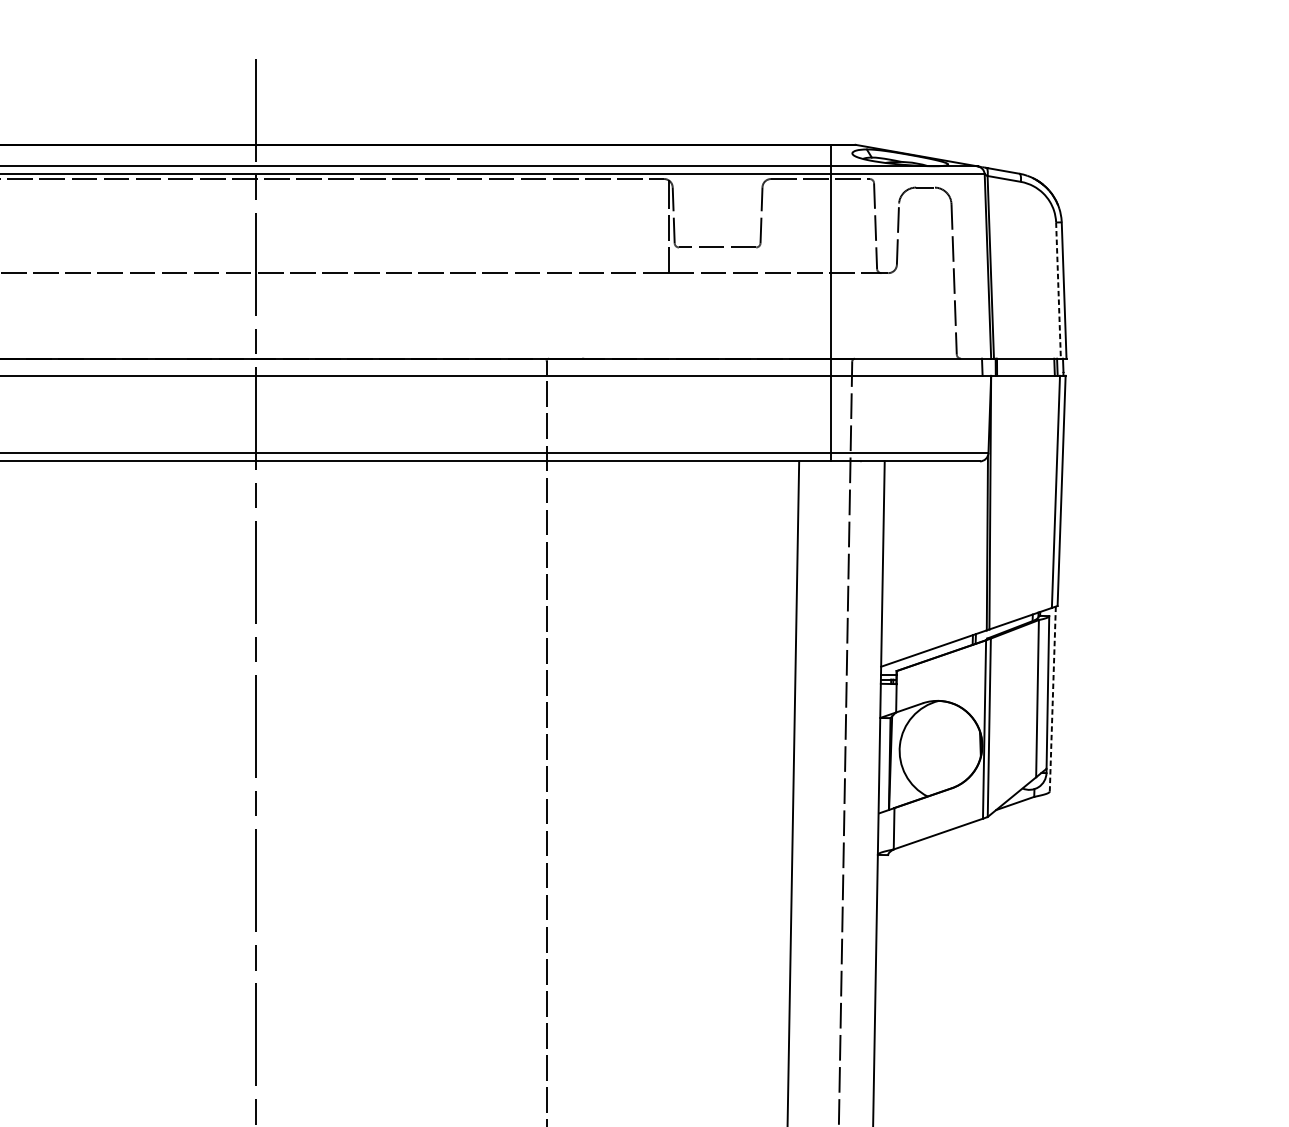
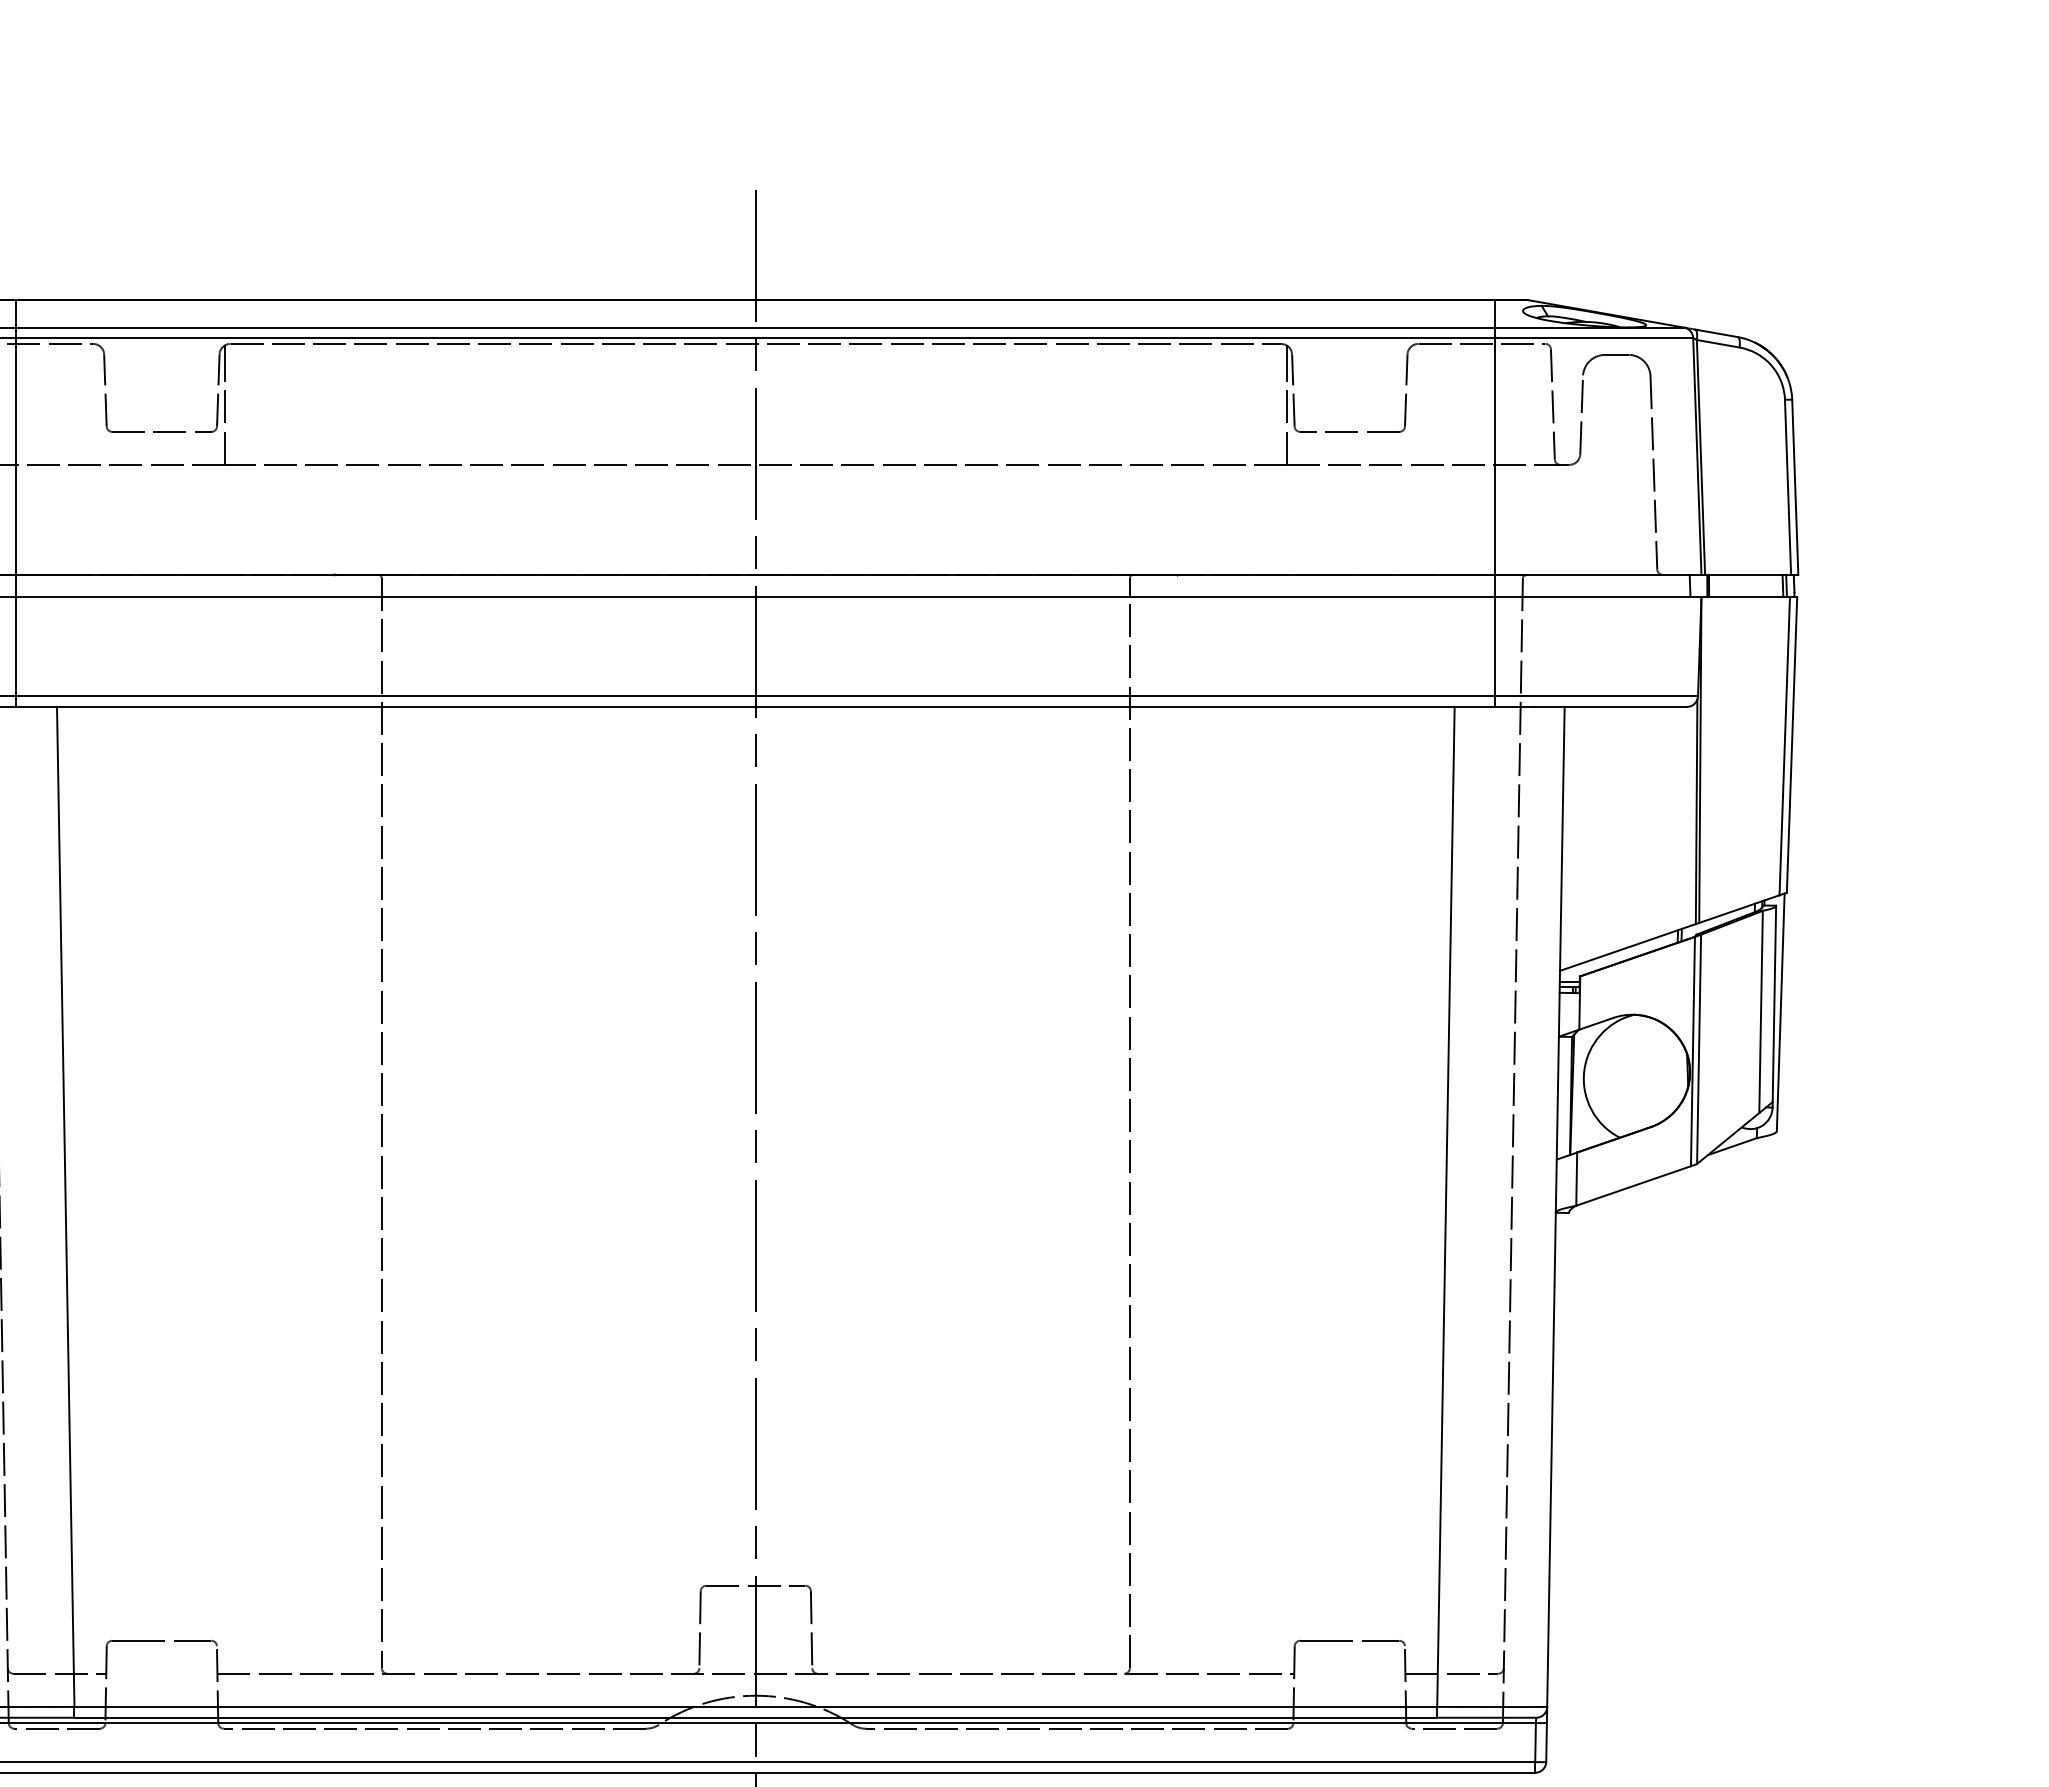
line: (1058, 290) -> (1788, 487), dashed -> solid
line: (1052, 699) -> (1780, 1012), dashed -> solid

